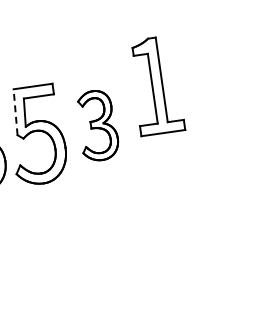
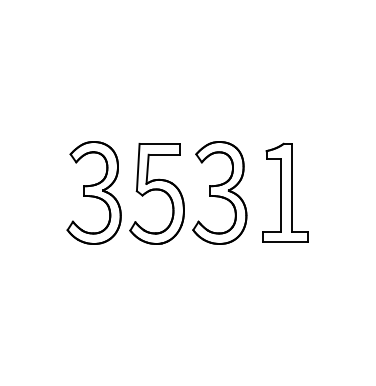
part: (156, 85) -> (285, 192), moved
line: (15, 112) -> (138, 167), dashed -> solid
part: (97, 125) -> (219, 192), size x1.43

